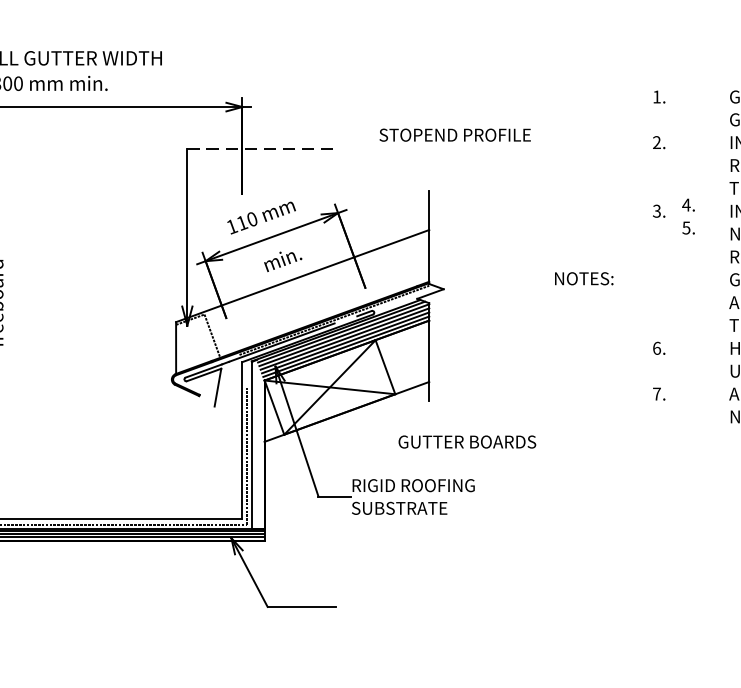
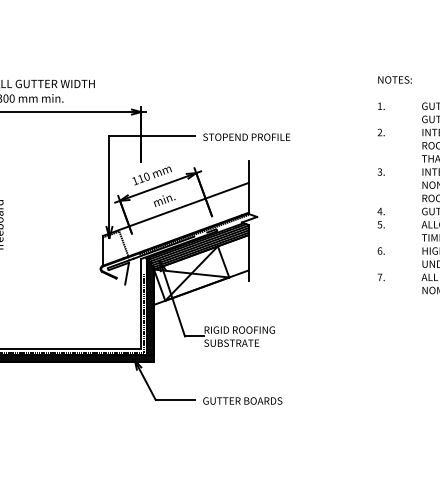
text: (454, 133) -> (246, 136), moved
line: (262, 149) -> (152, 136), dashed -> solid
text: (687, 217) -> (380, 218), moved
text: (583, 277) -> (394, 79), moved
text: (466, 441) -> (242, 400), moved
hatch: (256, 442) -> (149, 305), added

